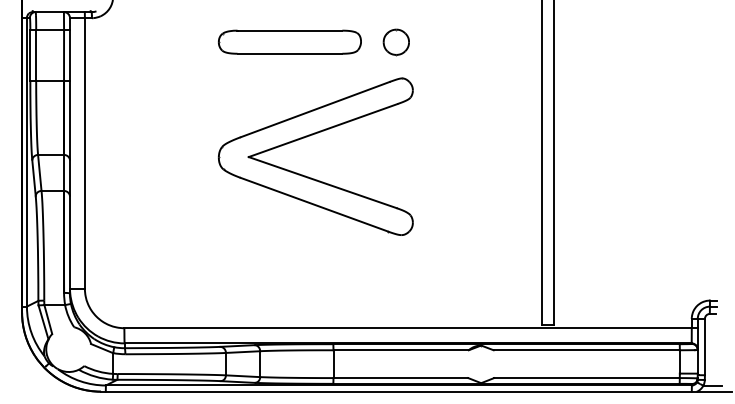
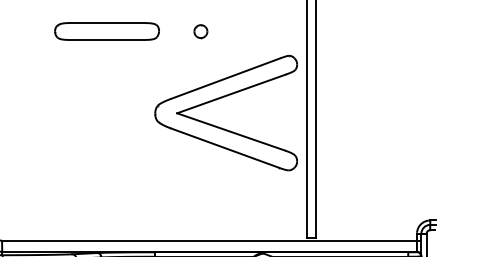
part: (289, 41) -> (106, 30), moved
part: (395, 42) -> (200, 31), size x0.7
part: (307, 137) -> (220, 98), moved

